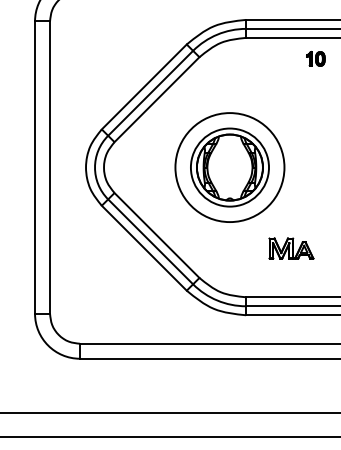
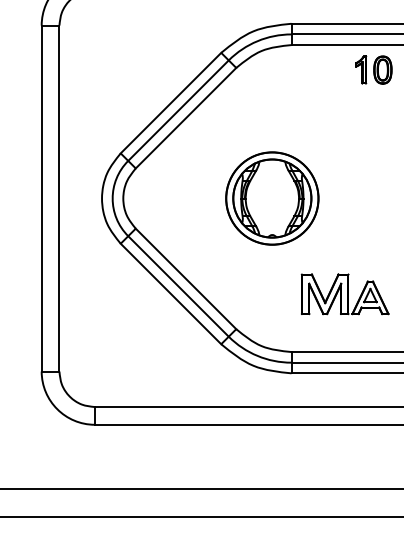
part: (315, 58) -> (373, 69), size x1.67
circle: (230, 167) -> (272, 198), size x0.71
part: (290, 248) -> (344, 294), size x1.67

